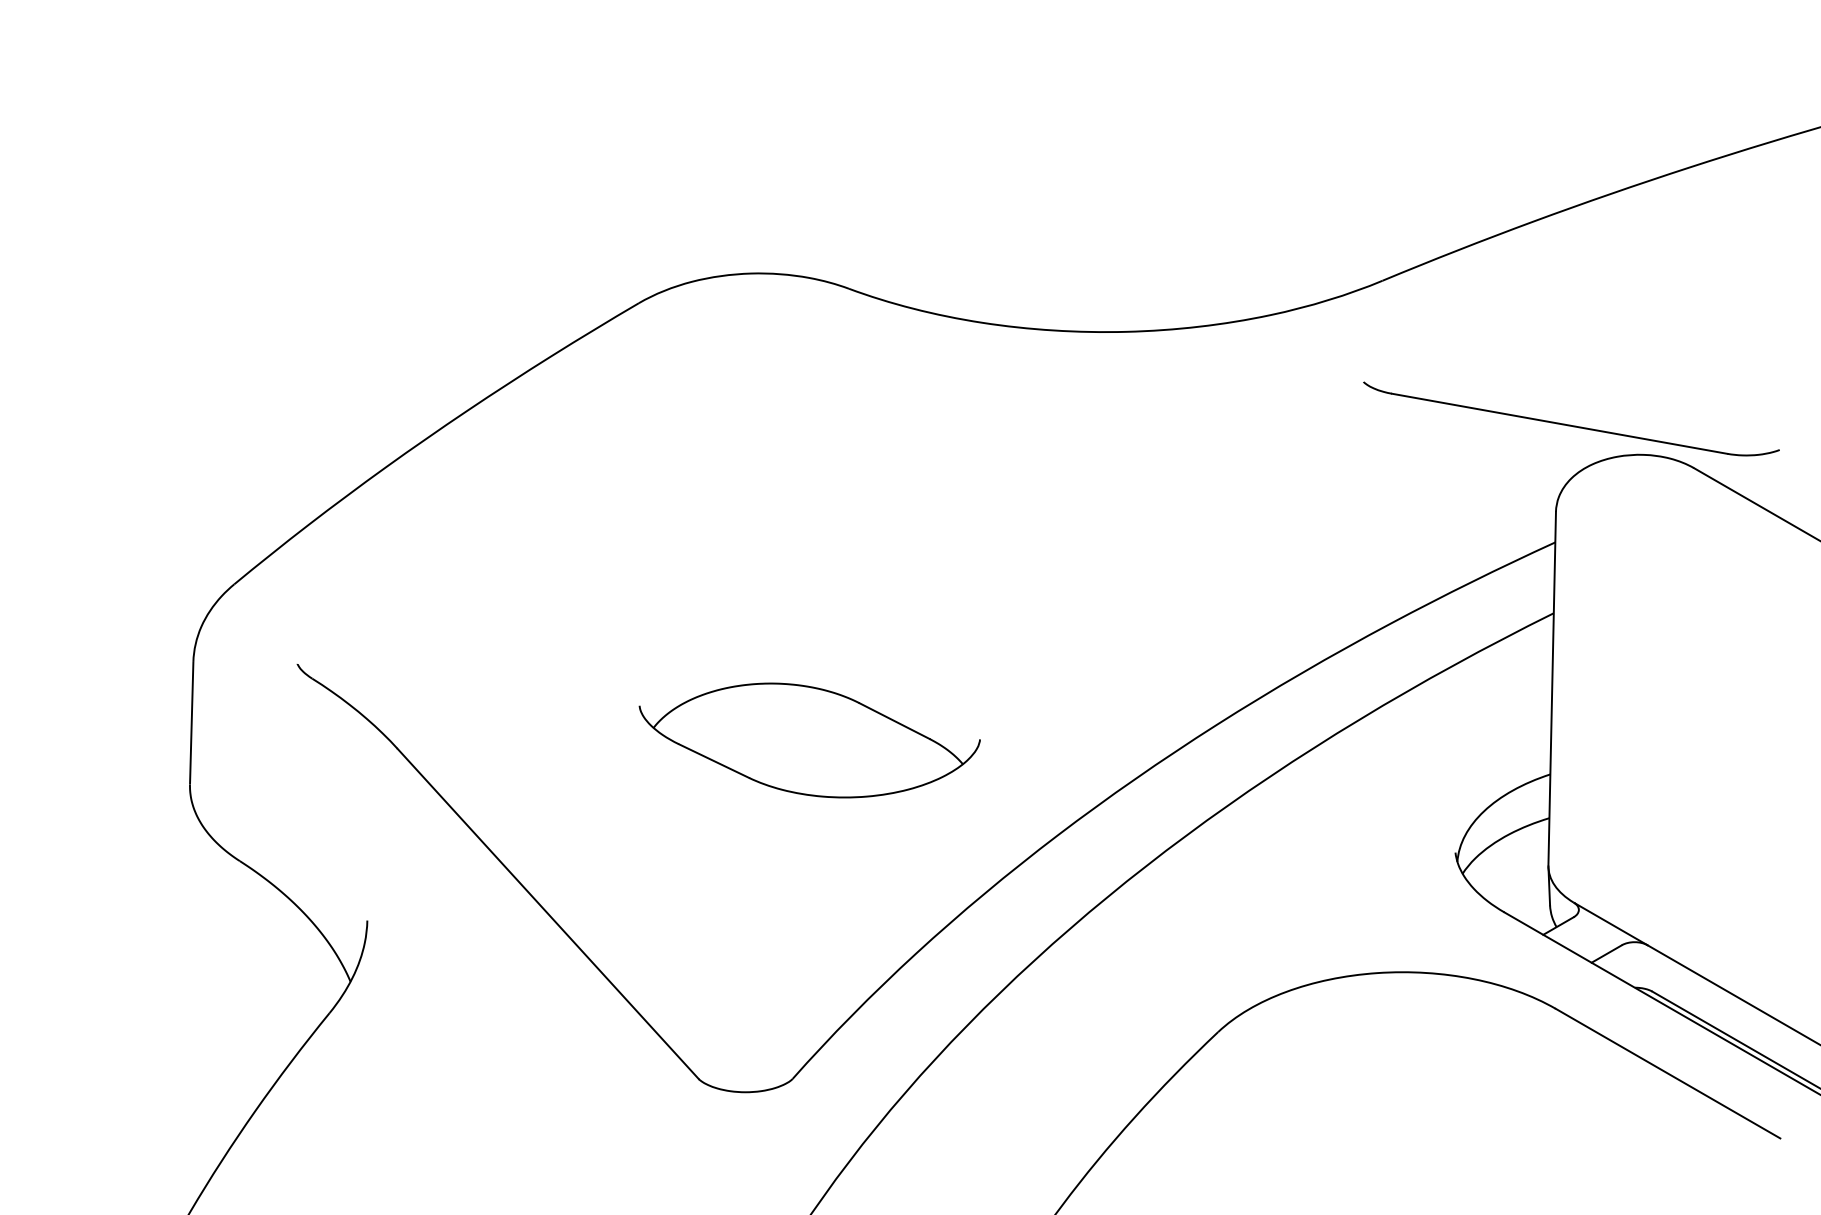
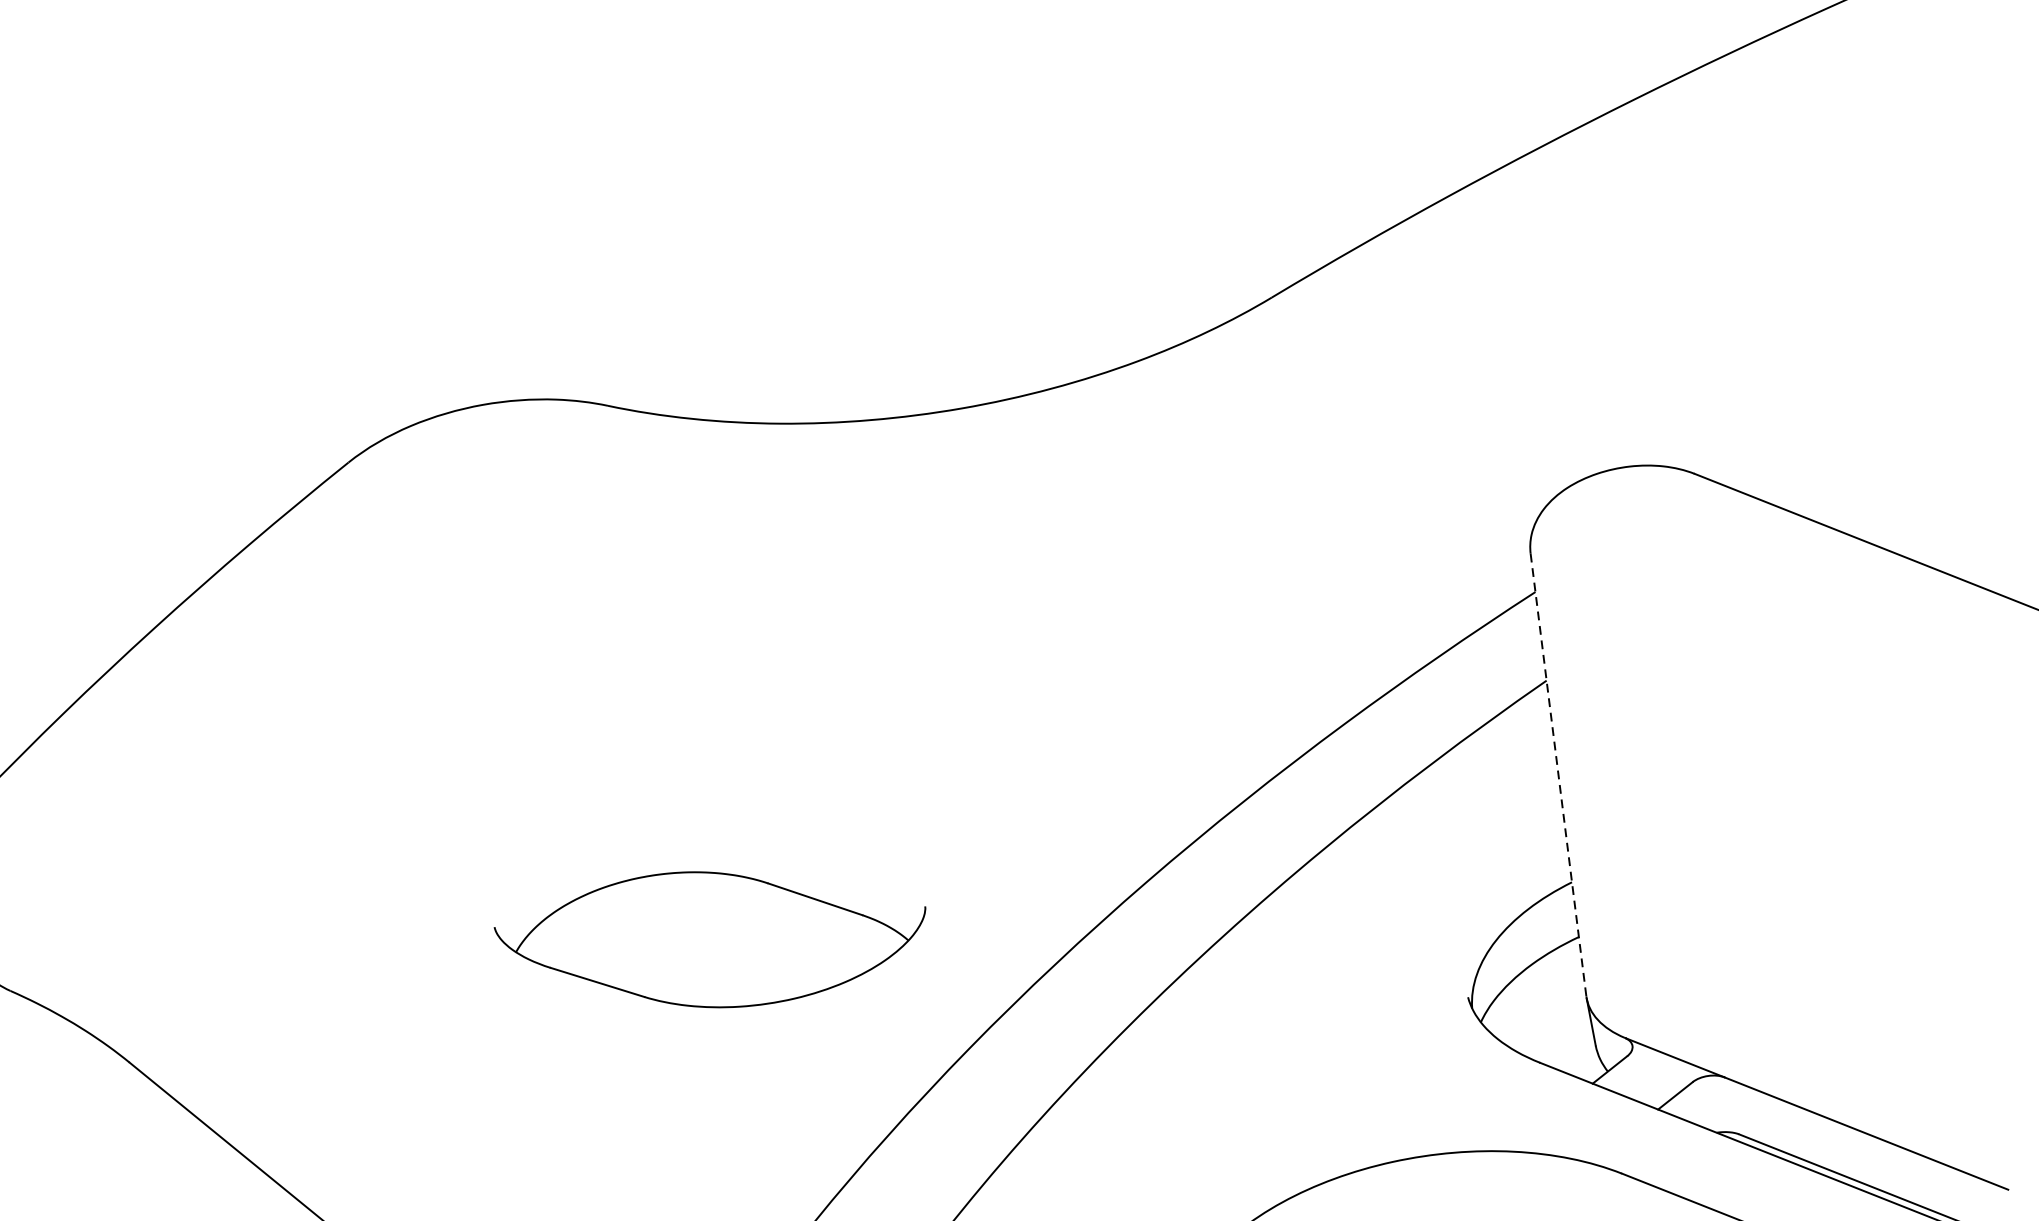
part: (1570, 424) -> (1532, 442), removed
line: (1552, 688) -> (1558, 774), solid -> dashed
part: (809, 740) -> (712, 939), moved

